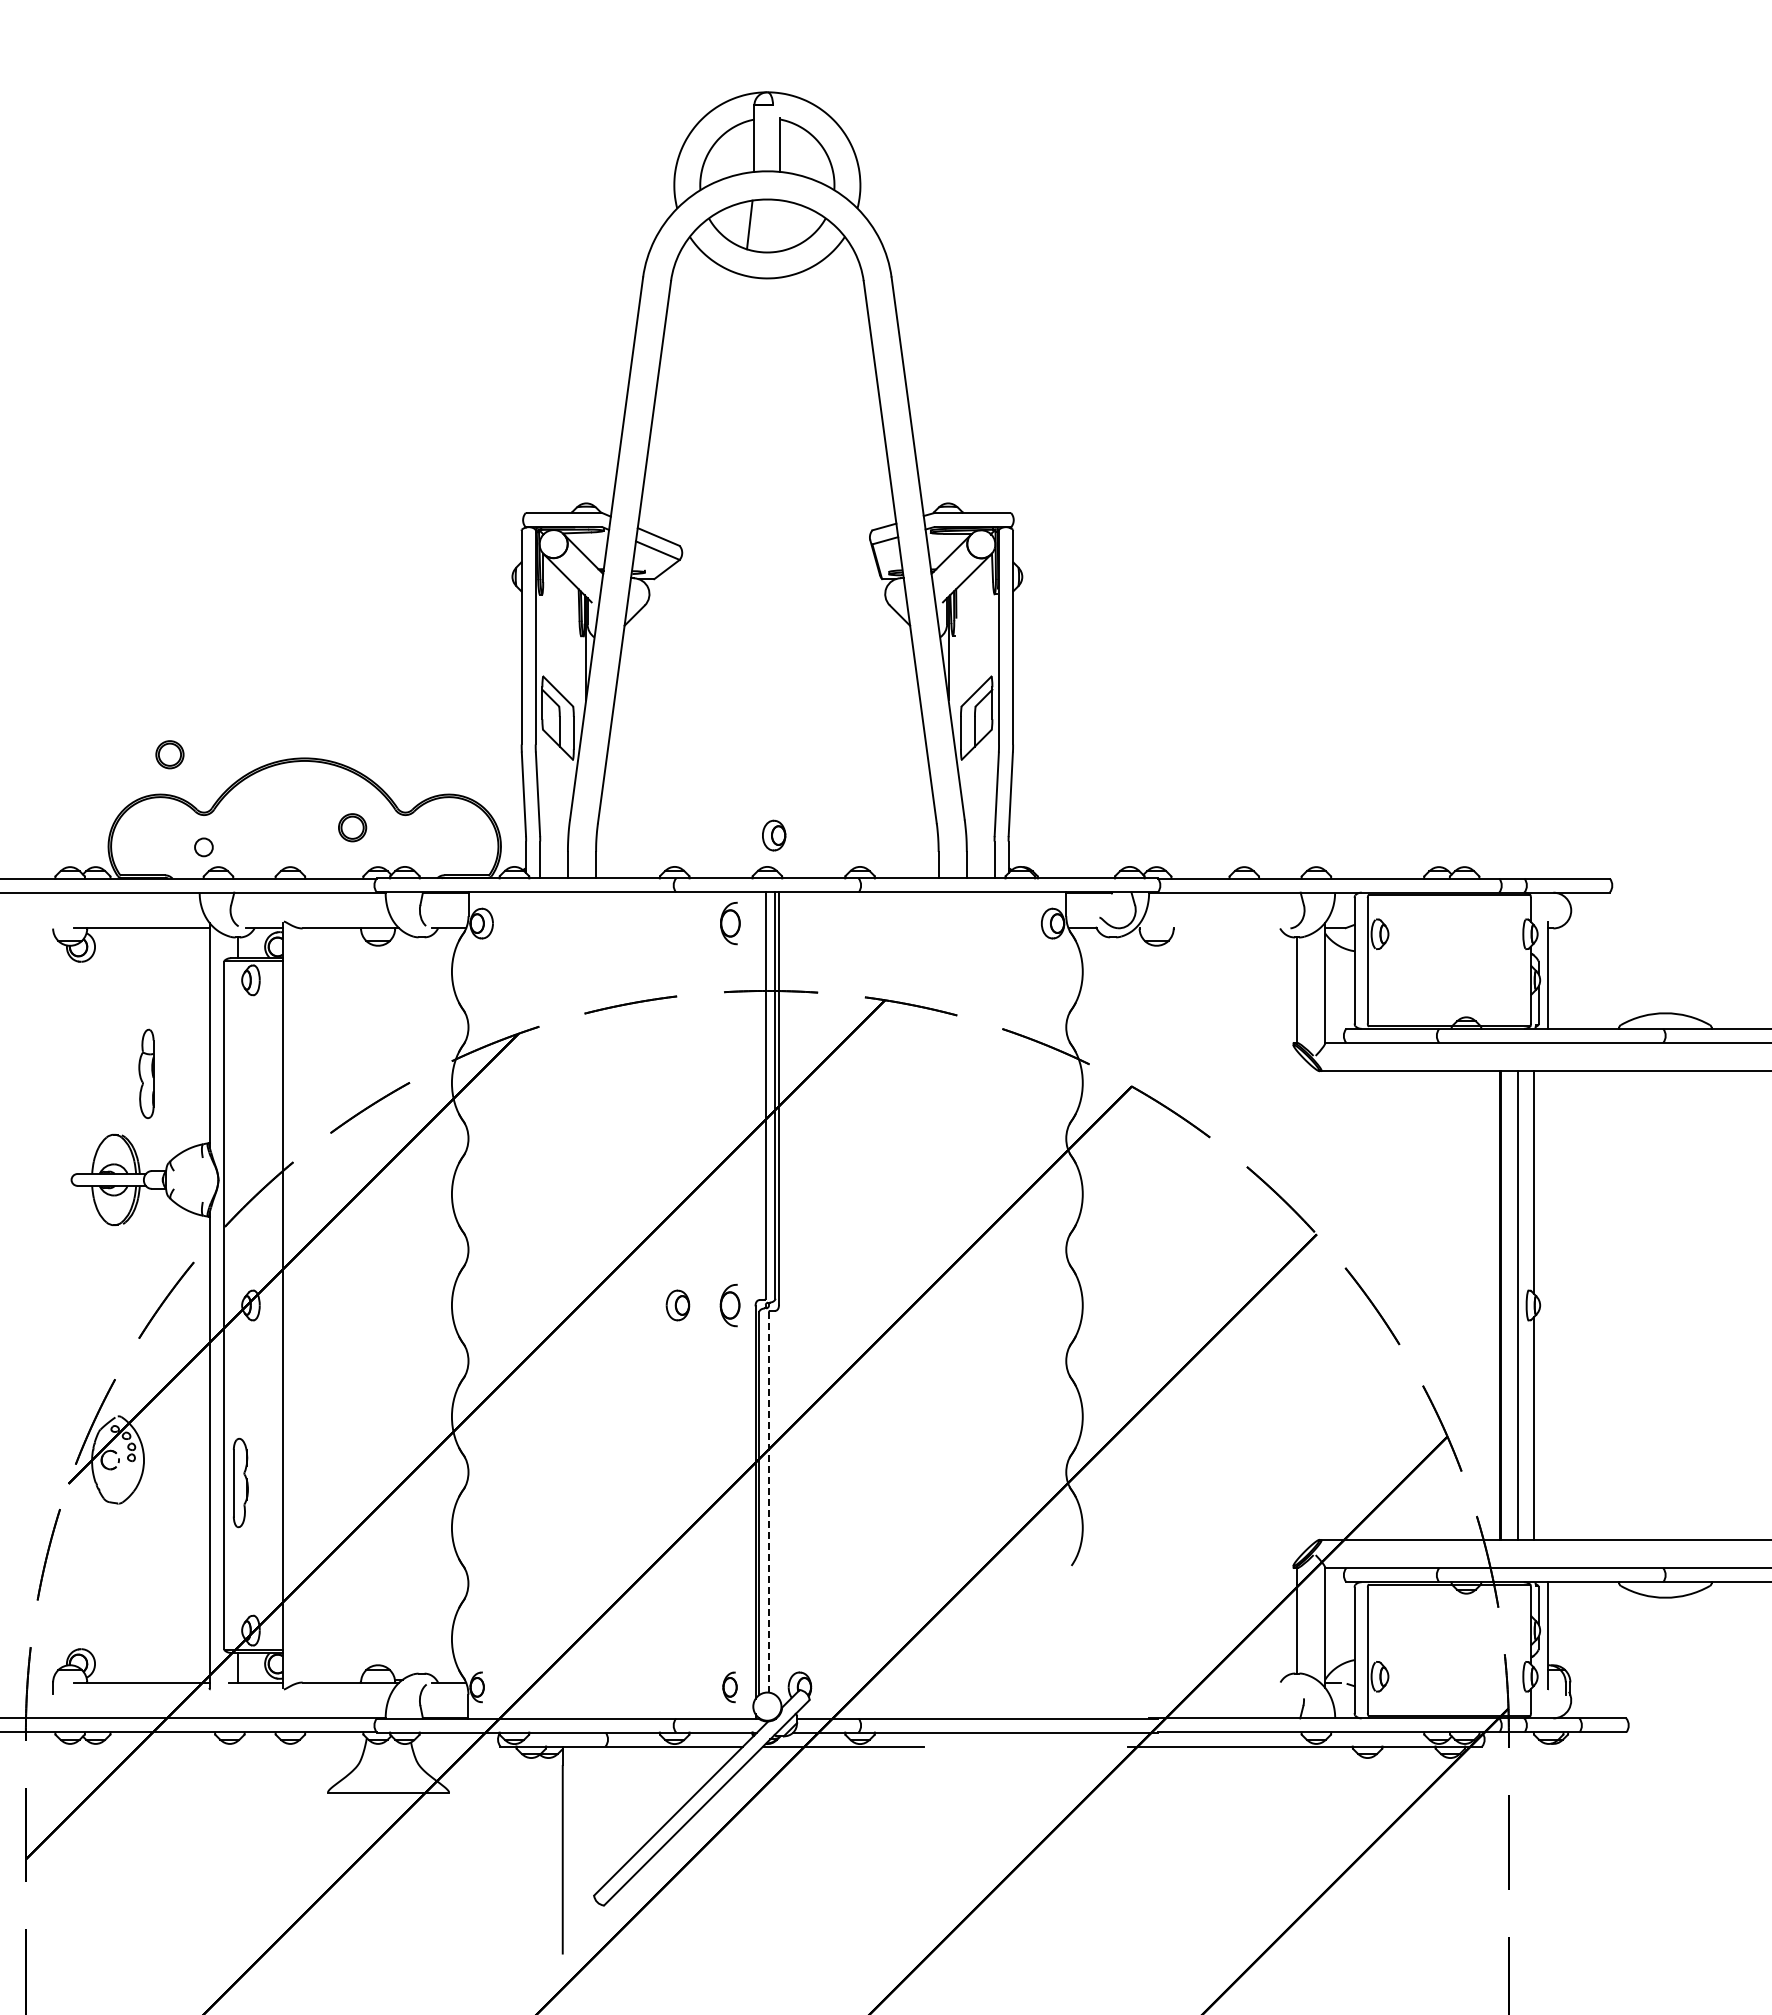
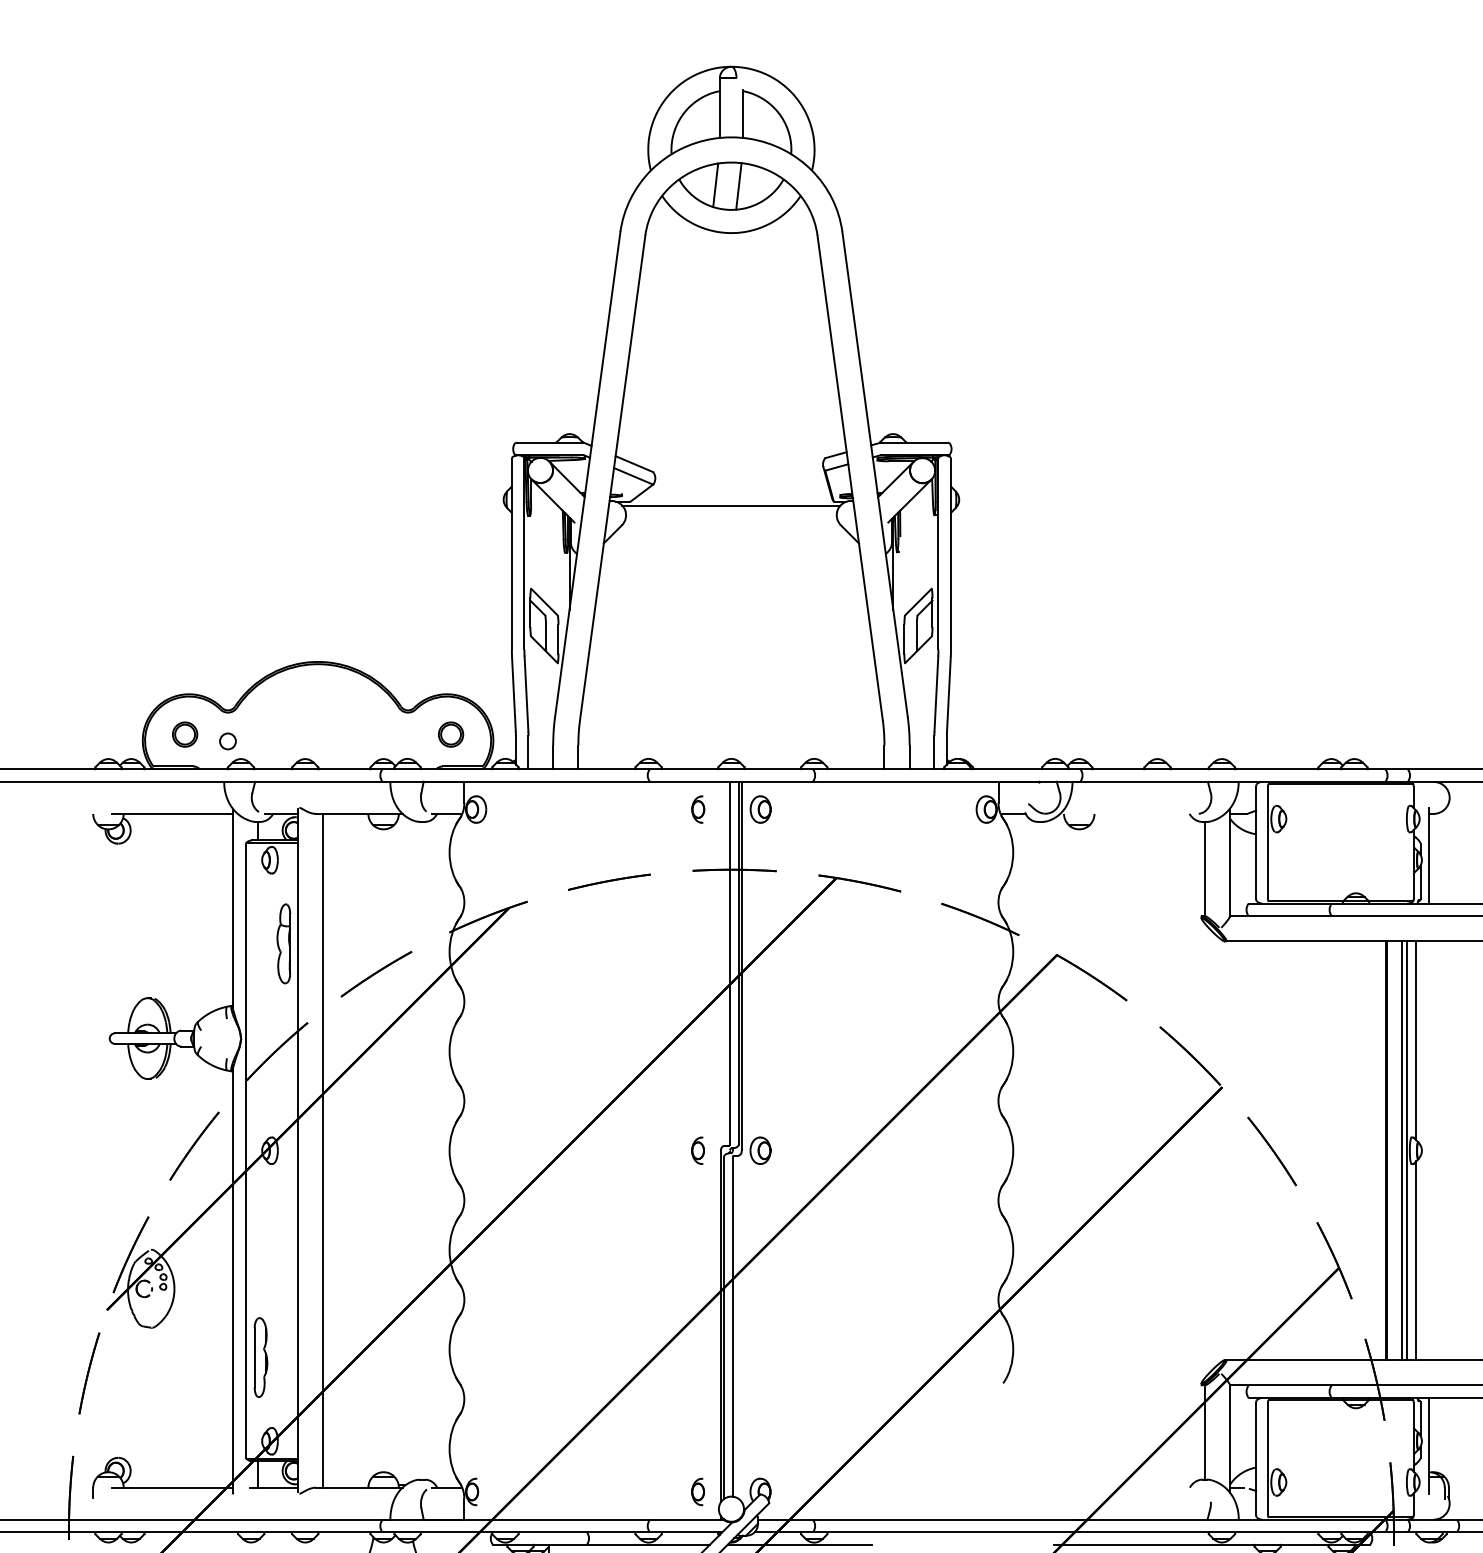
line: (775, 226) -> (738, 186), added
line: (767, 583) -> (731, 505), added
part: (169, 754) -> (184, 734), moved
part: (352, 827) -> (450, 734), moved
part: (774, 835) -> (761, 809), moved
part: (729, 923) -> (697, 809), size x0.71
part: (146, 1073) -> (283, 943), moved
line: (310, 1305) -> (323, 1150), added
part: (677, 1305) -> (760, 1150), moved
part: (729, 1305) -> (697, 1150), size x0.71
line: (1523, 1305) -> (1407, 1150), added
part: (240, 1482) -> (260, 1357), moved
line: (769, 1502) -> (733, 1326), dashed -> solid

